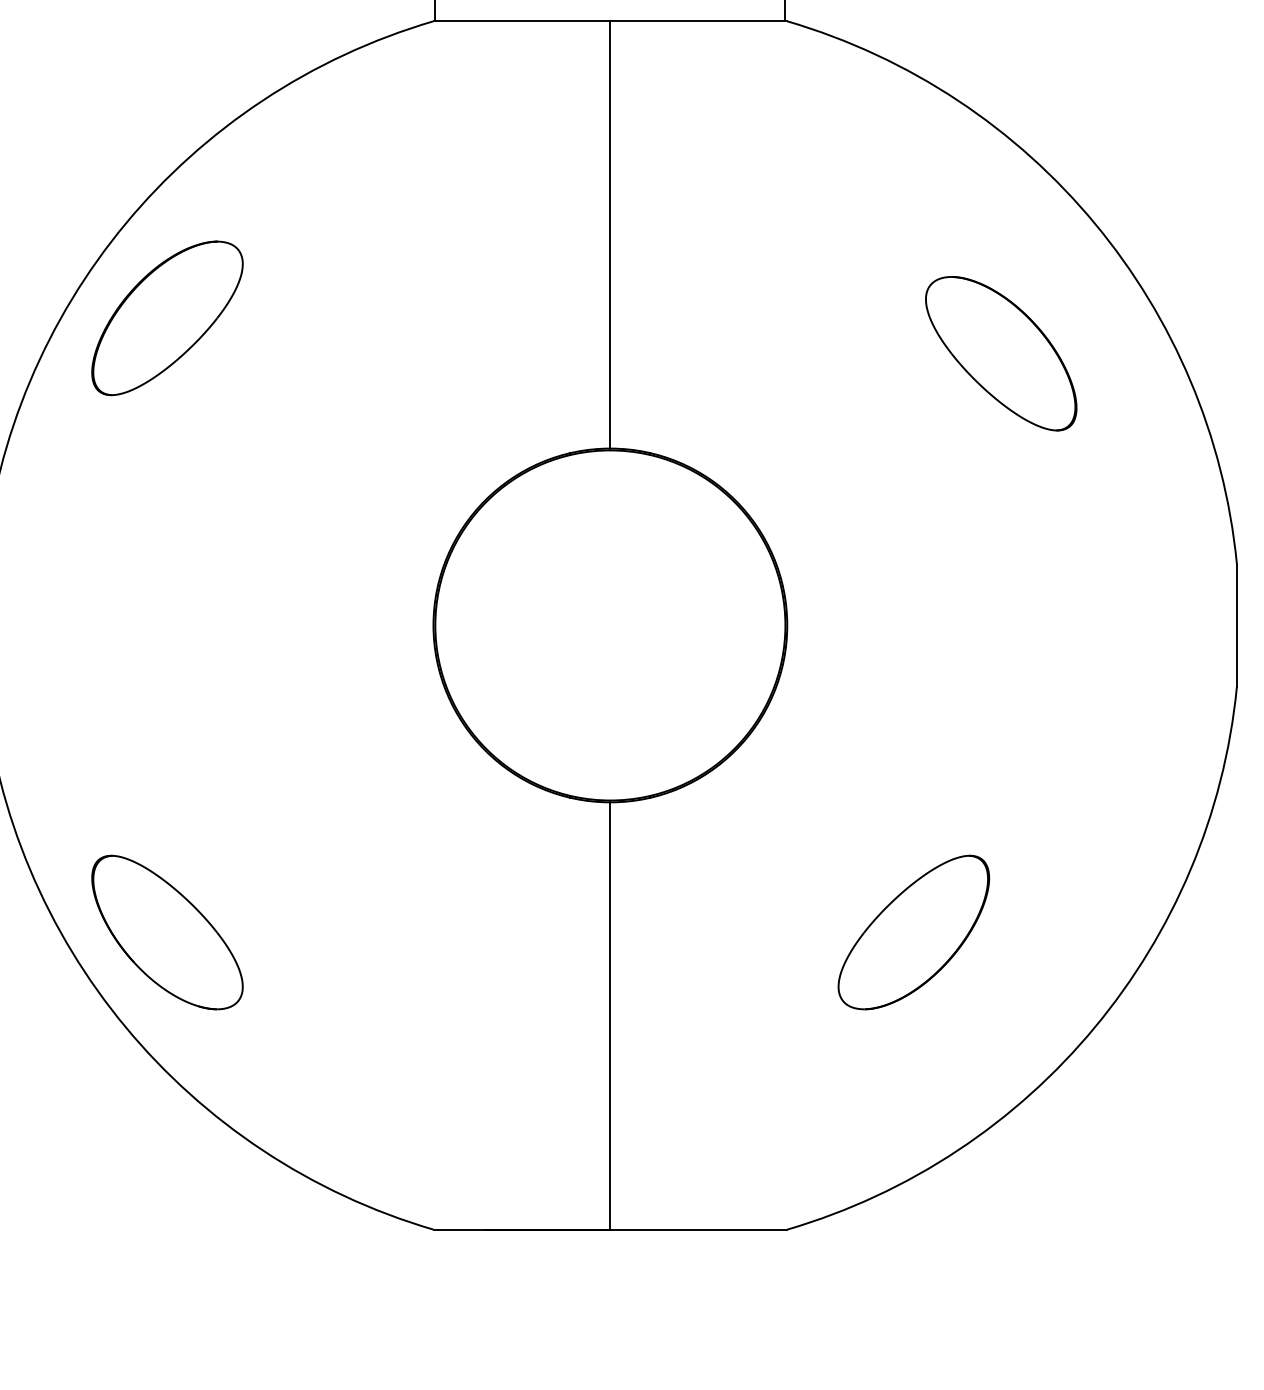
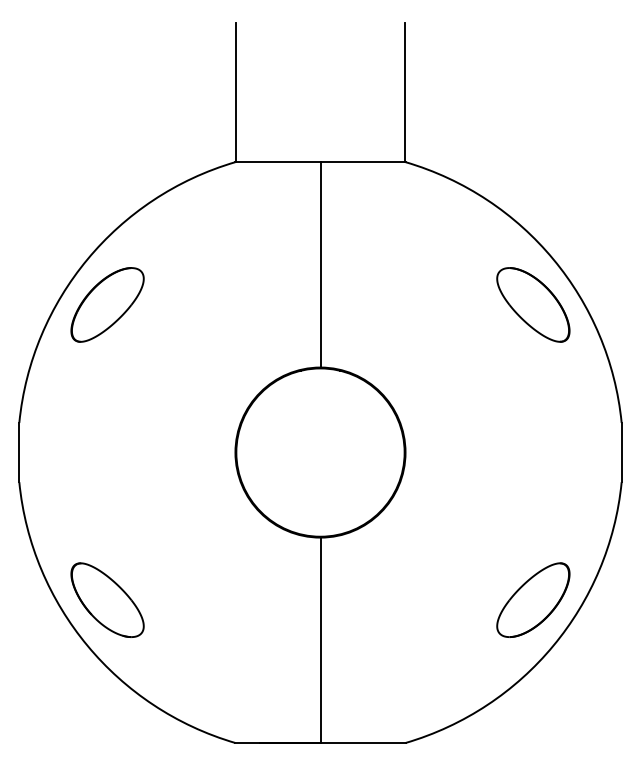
part: (1001, 352) -> (533, 304), moved
part: (914, 931) -> (533, 599), moved

